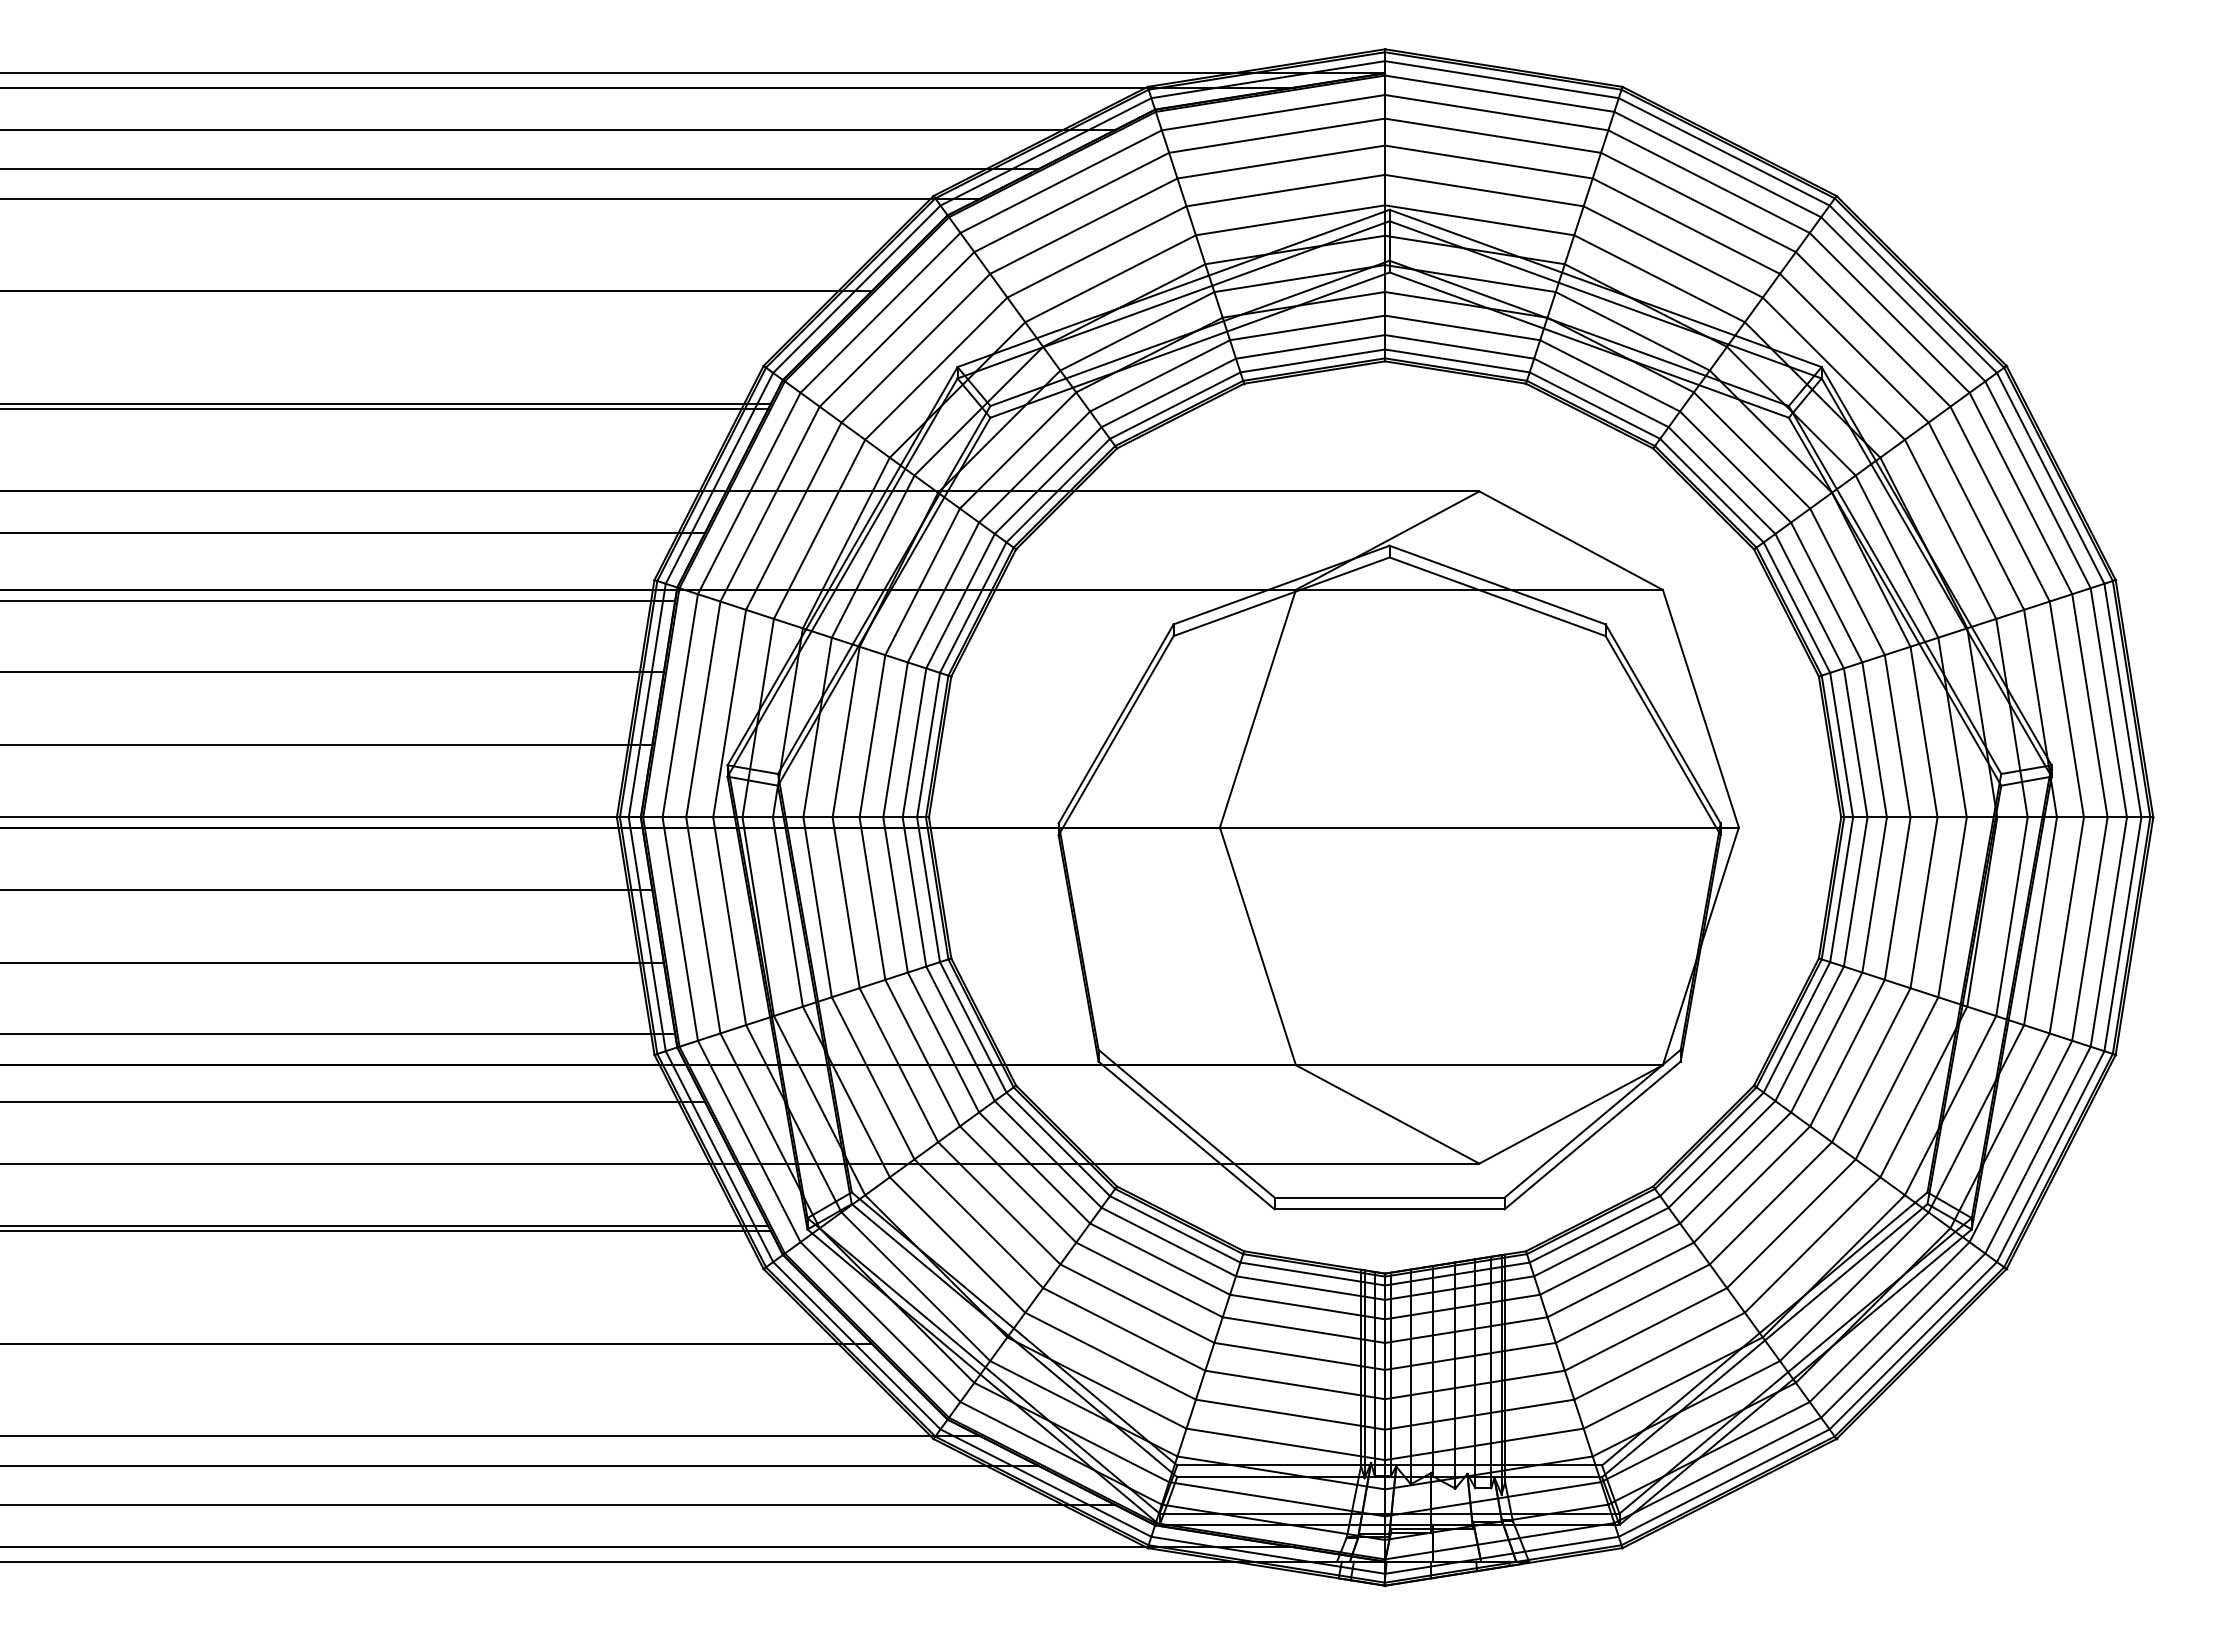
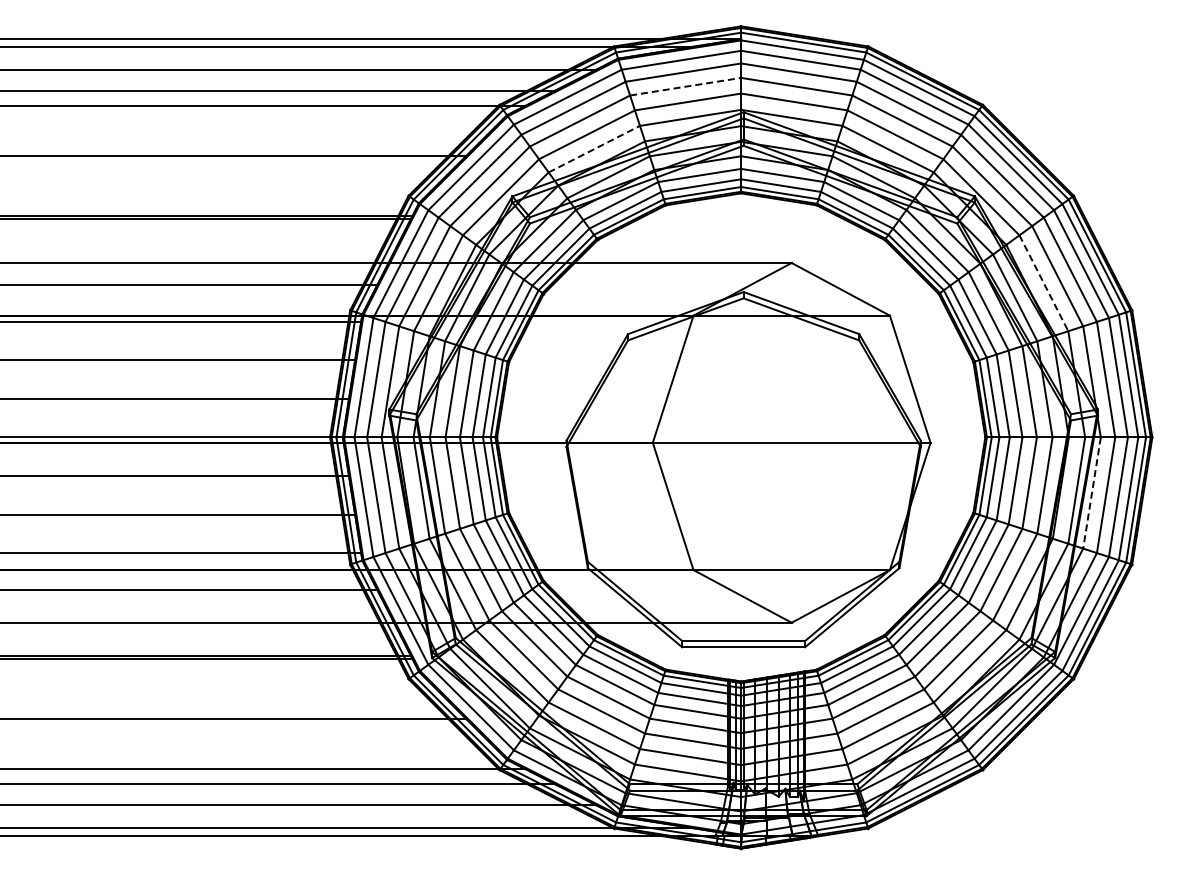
line: (1282, 161) -> (686, 86), solid -> dashed
line: (1110, 277) -> (594, 148), solid -> dashed
line: (1949, 529) -> (1043, 283), solid -> dashed
line: (2039, 922) -> (1091, 493), solid -> dashed

